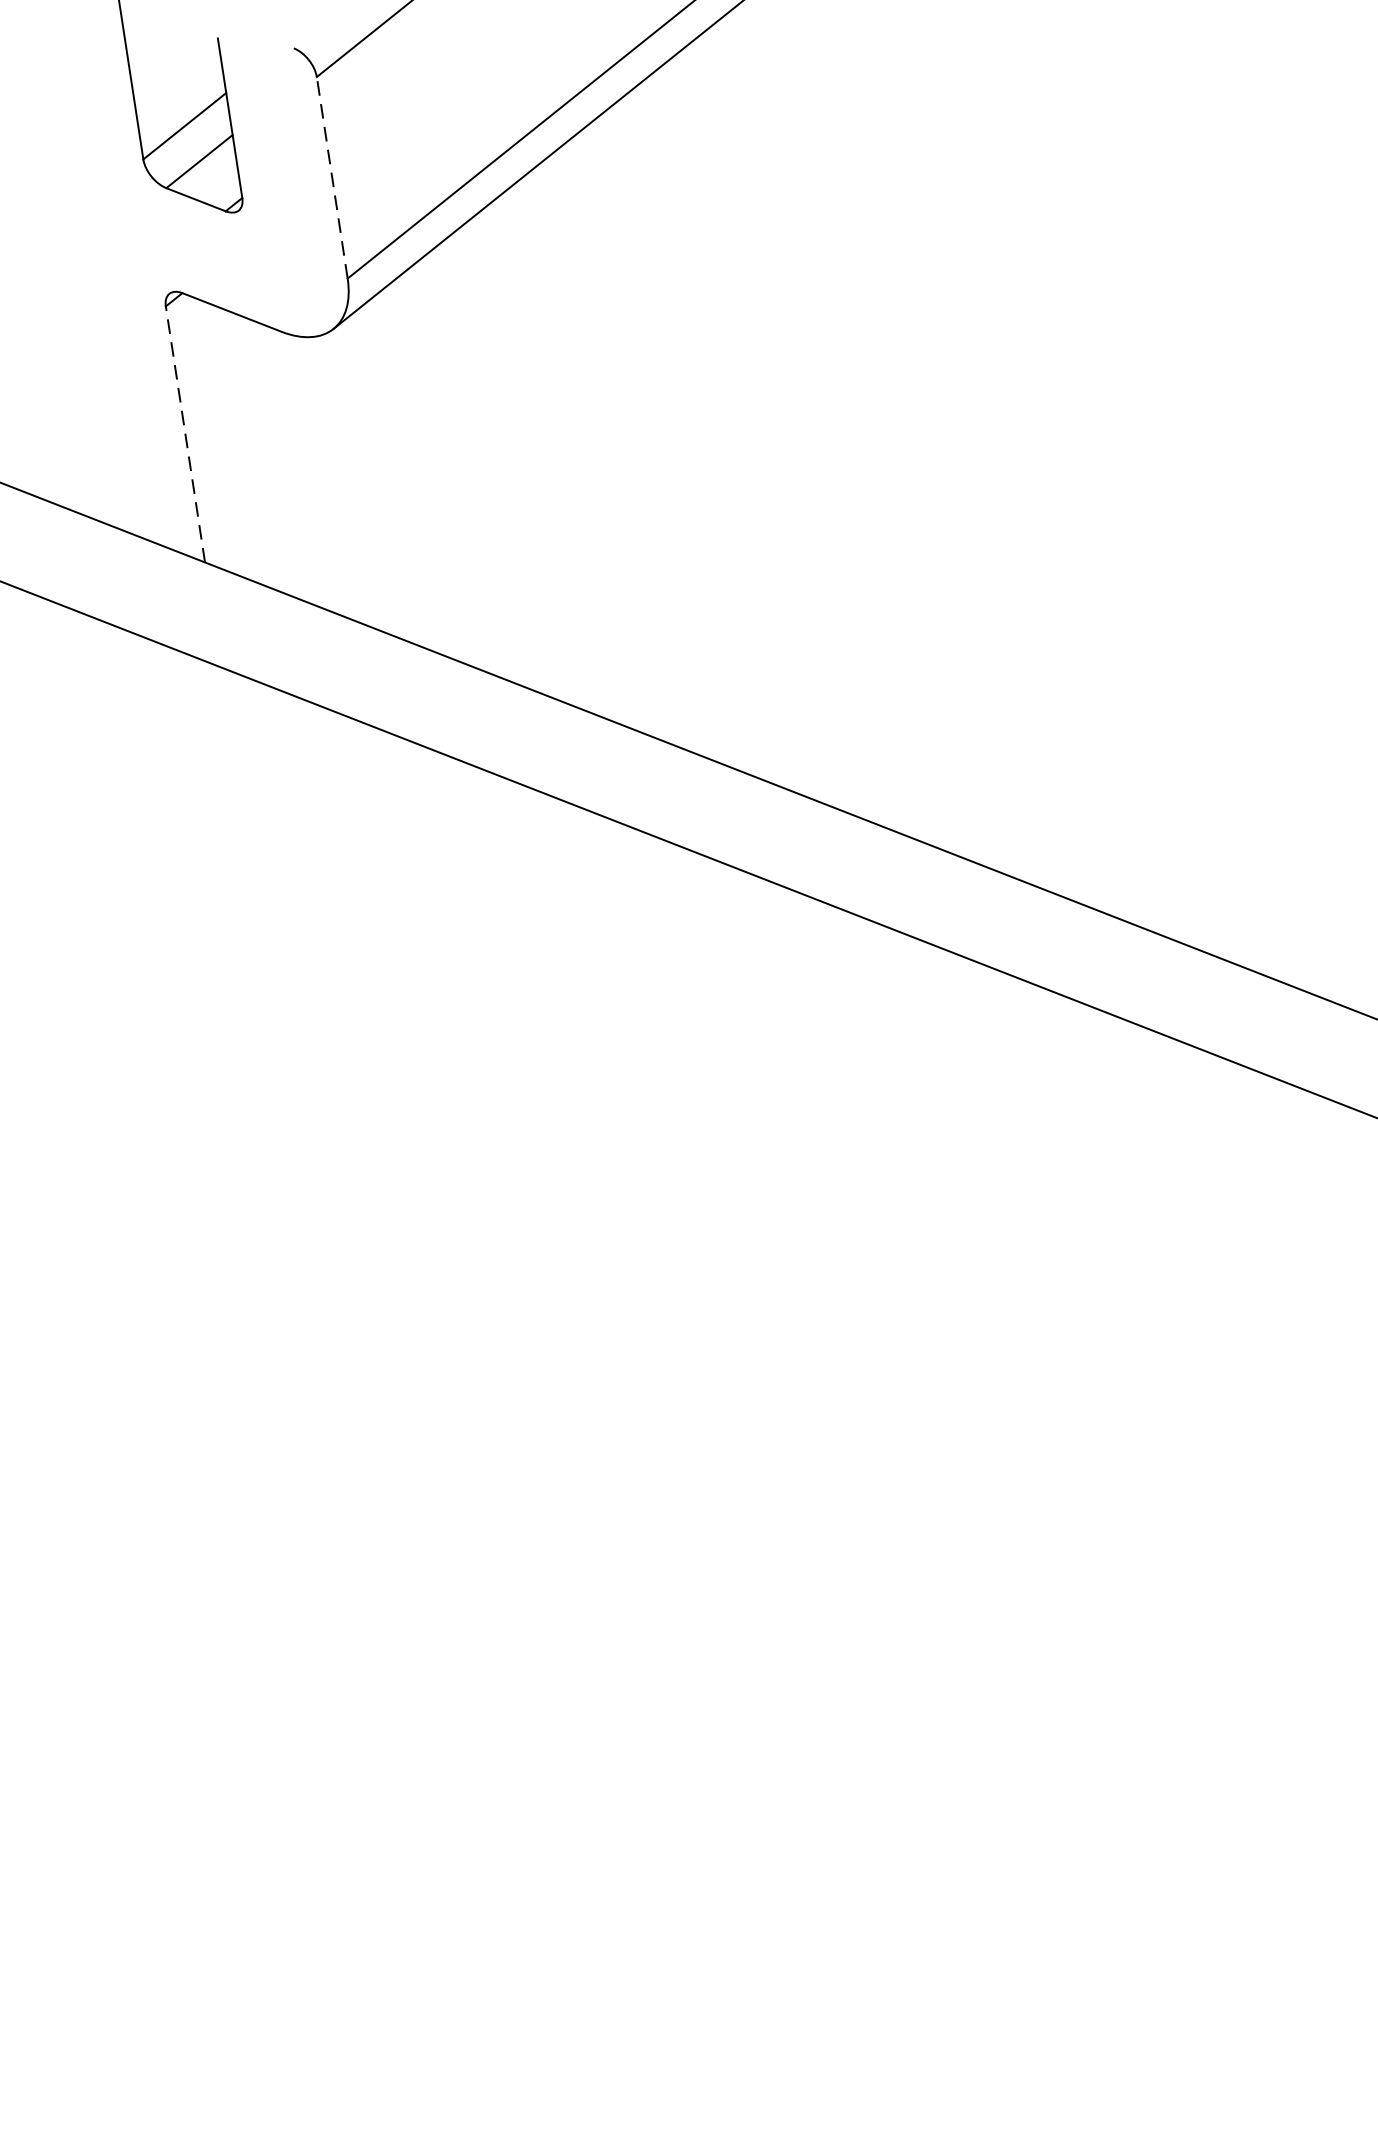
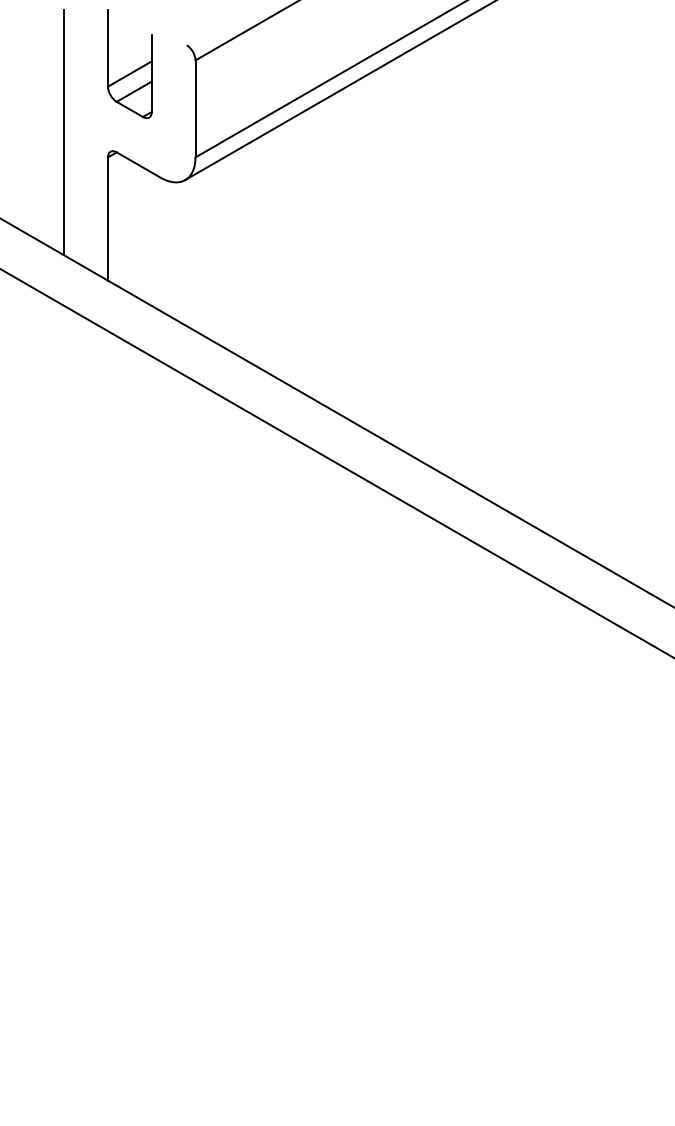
line: (332, 176) -> (195, 108), dashed -> solid
line: (67, 268) -> (64, 132), added
line: (186, 435) -> (108, 219), dashed -> solid

